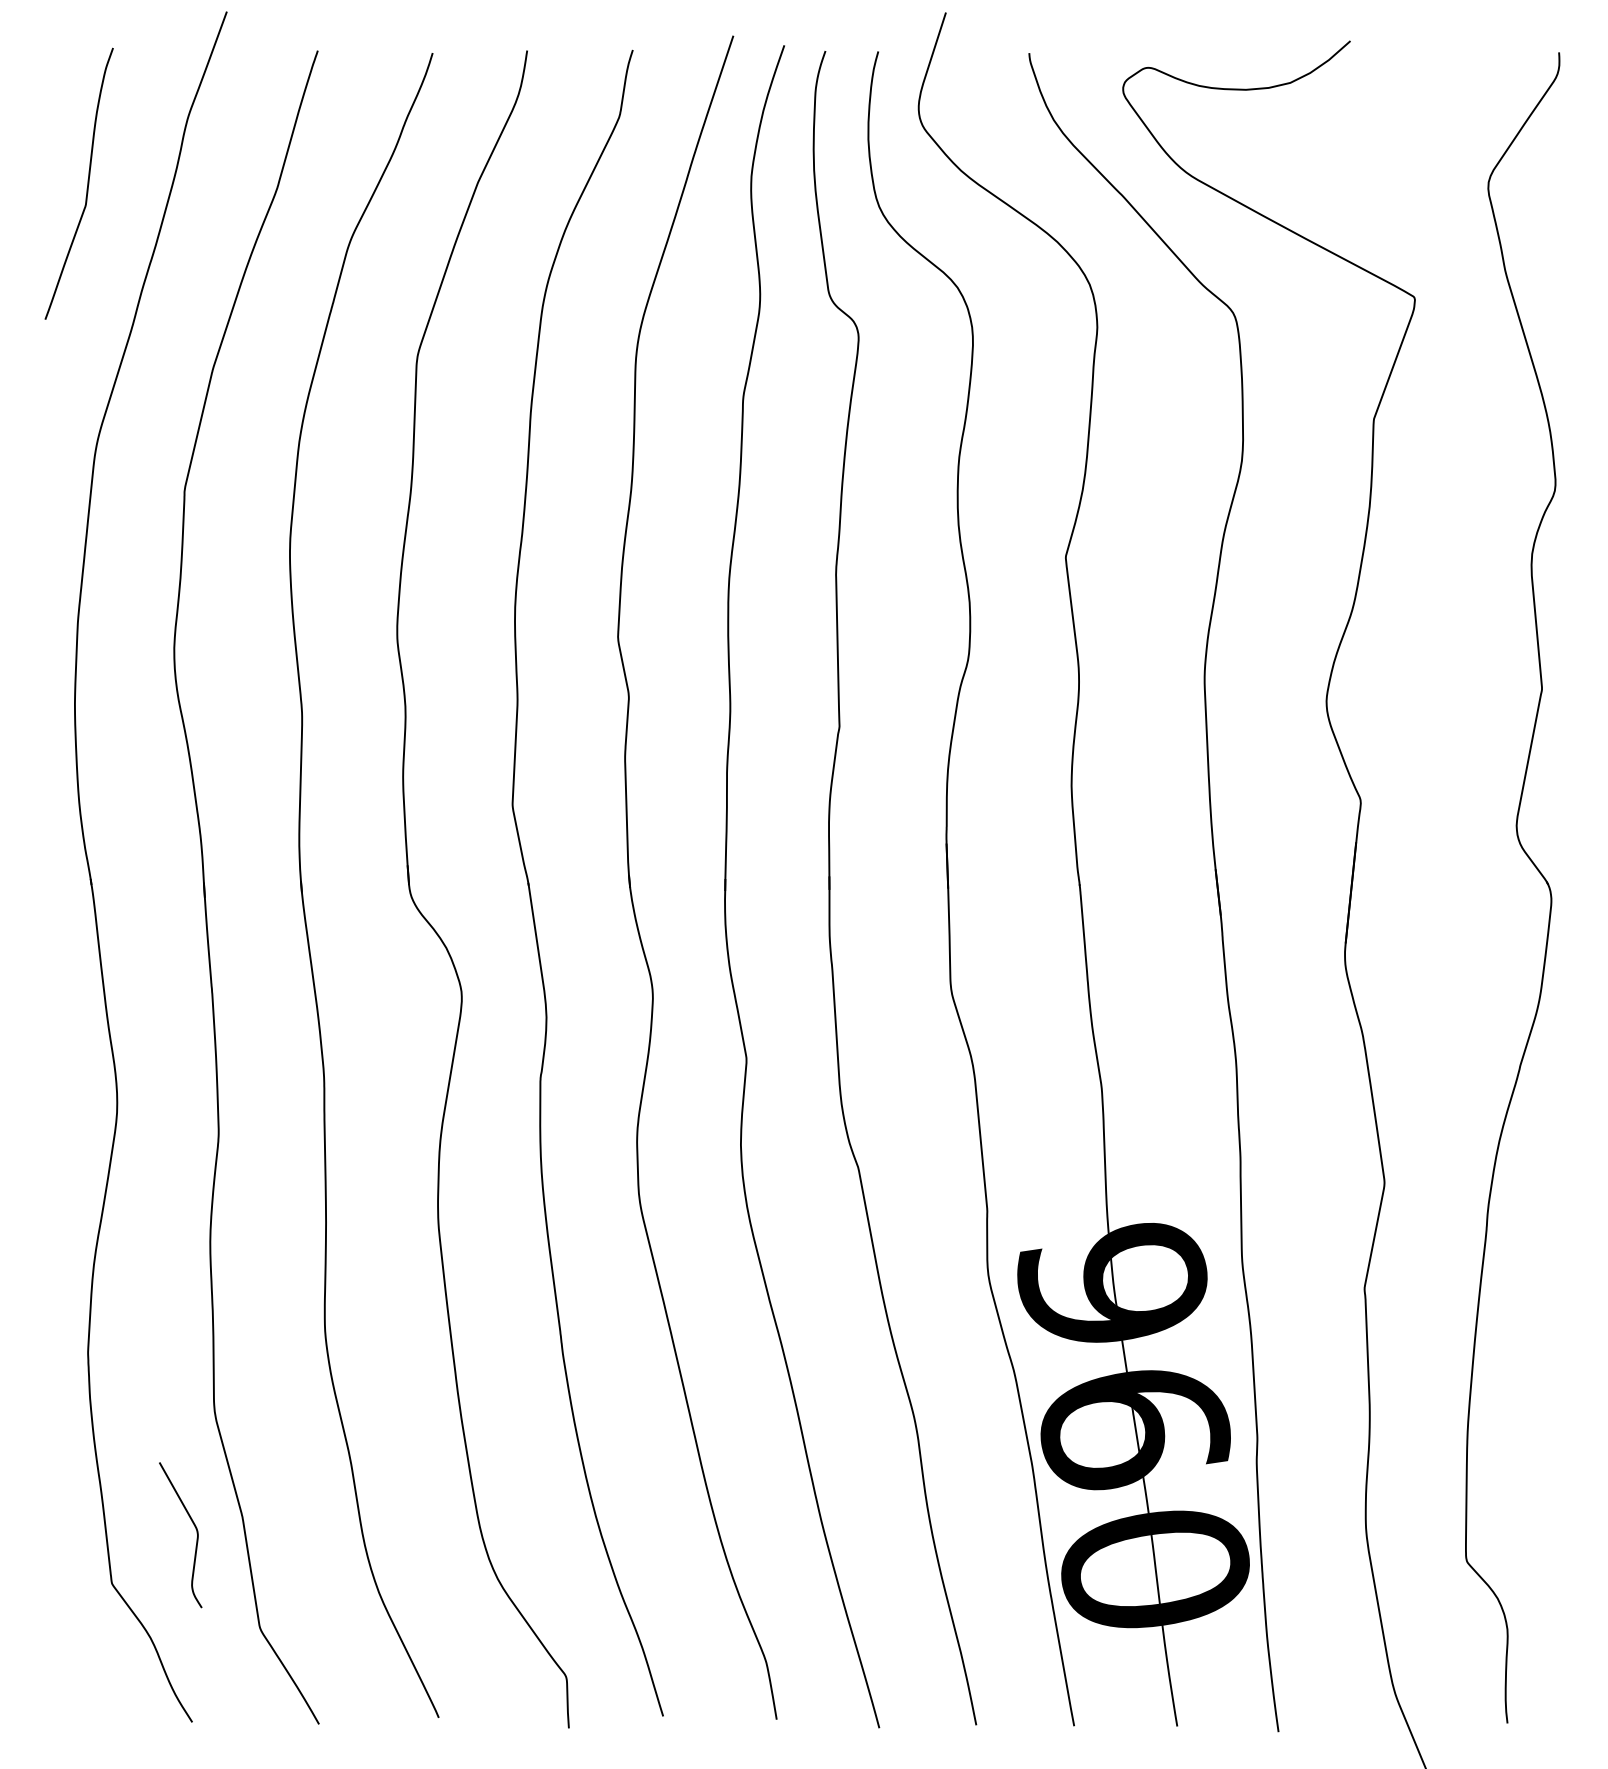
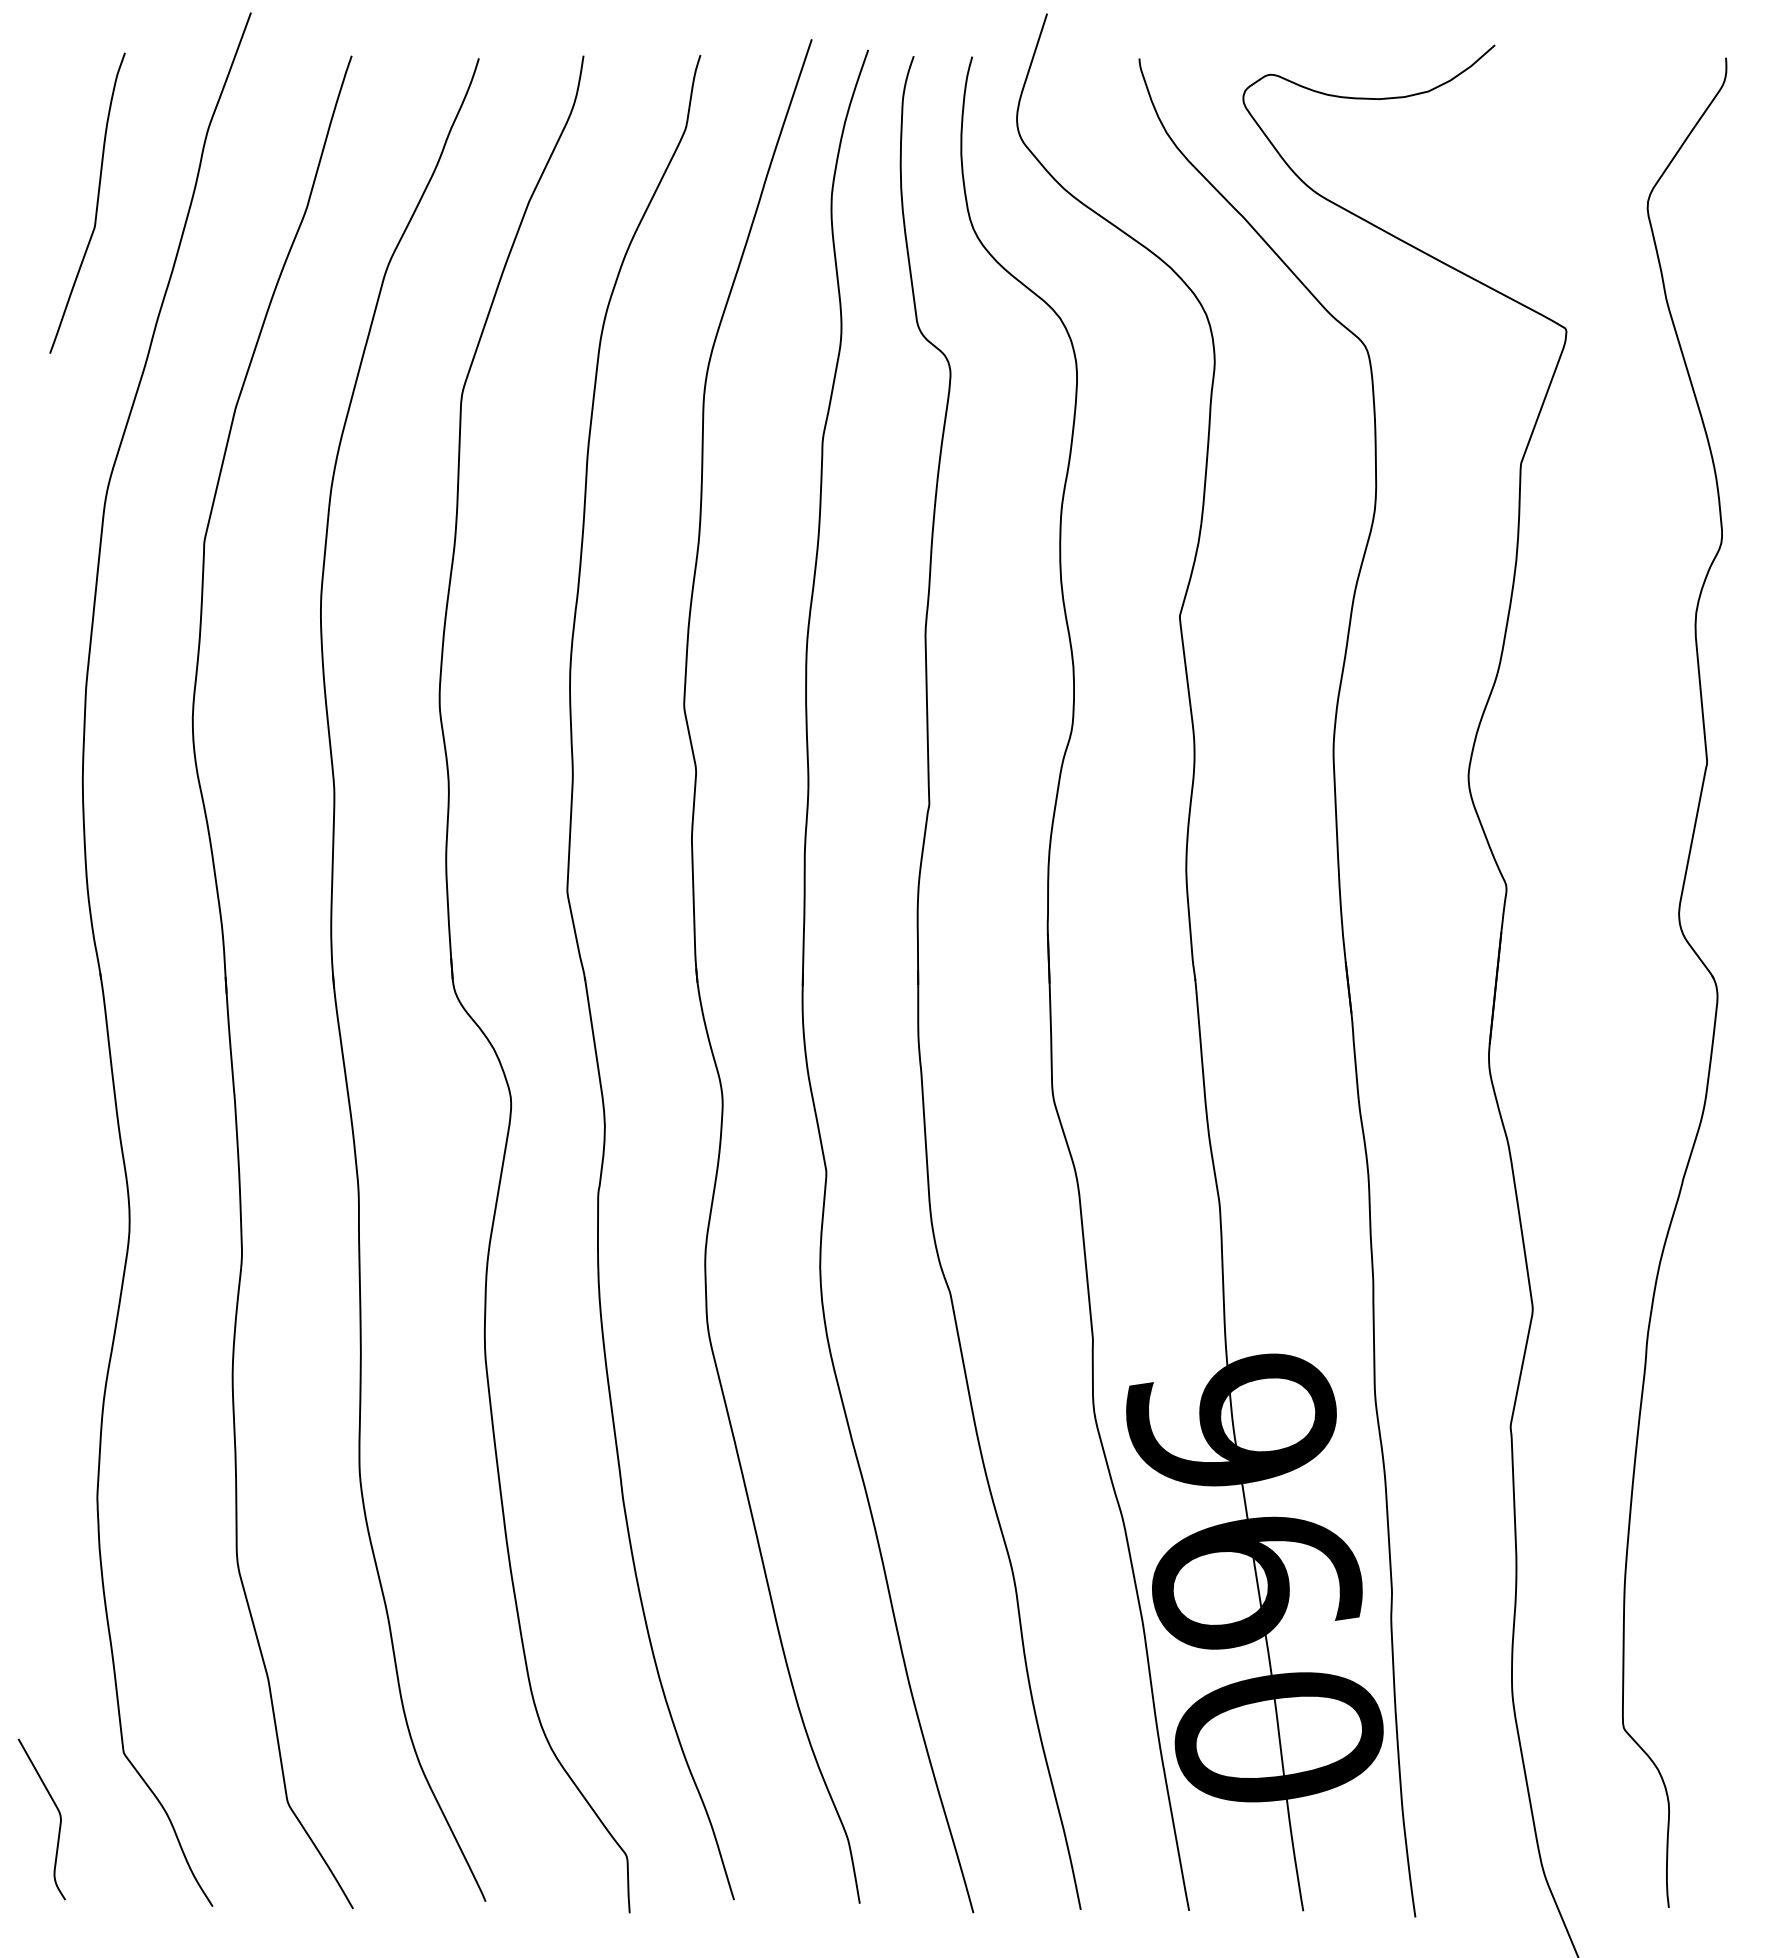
curve: (196, 1533) -> (59, 1817), moved

